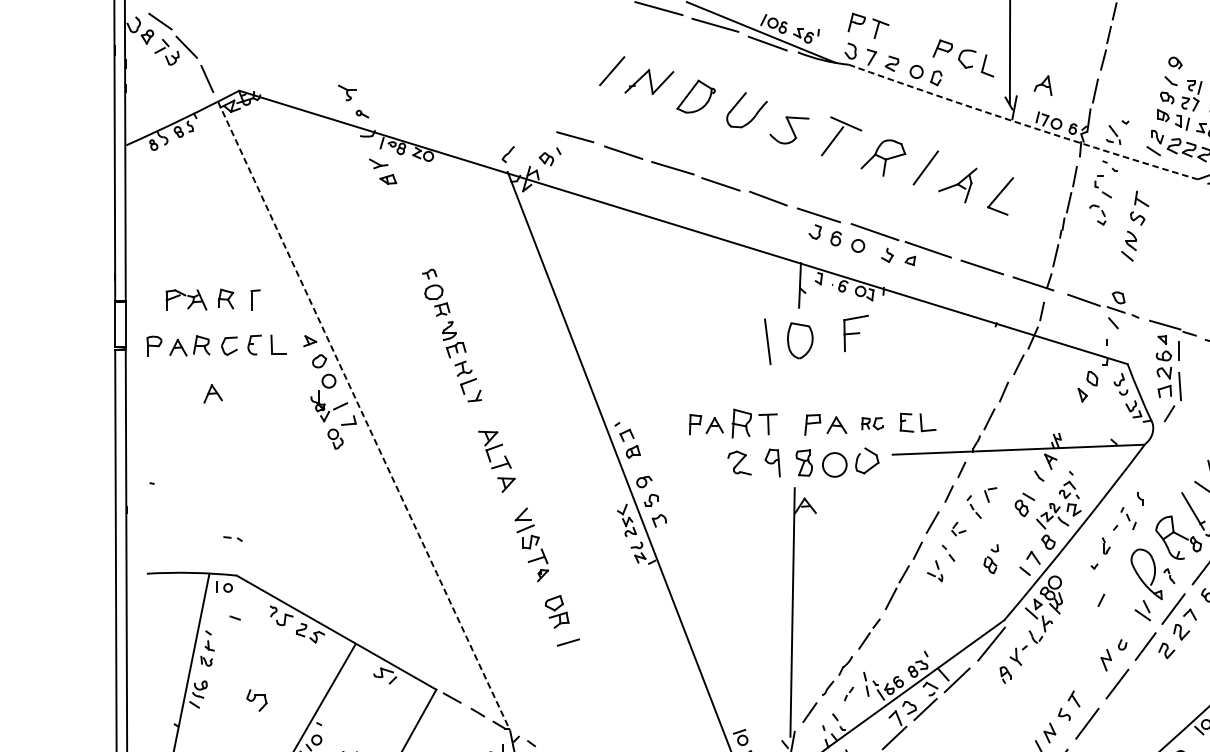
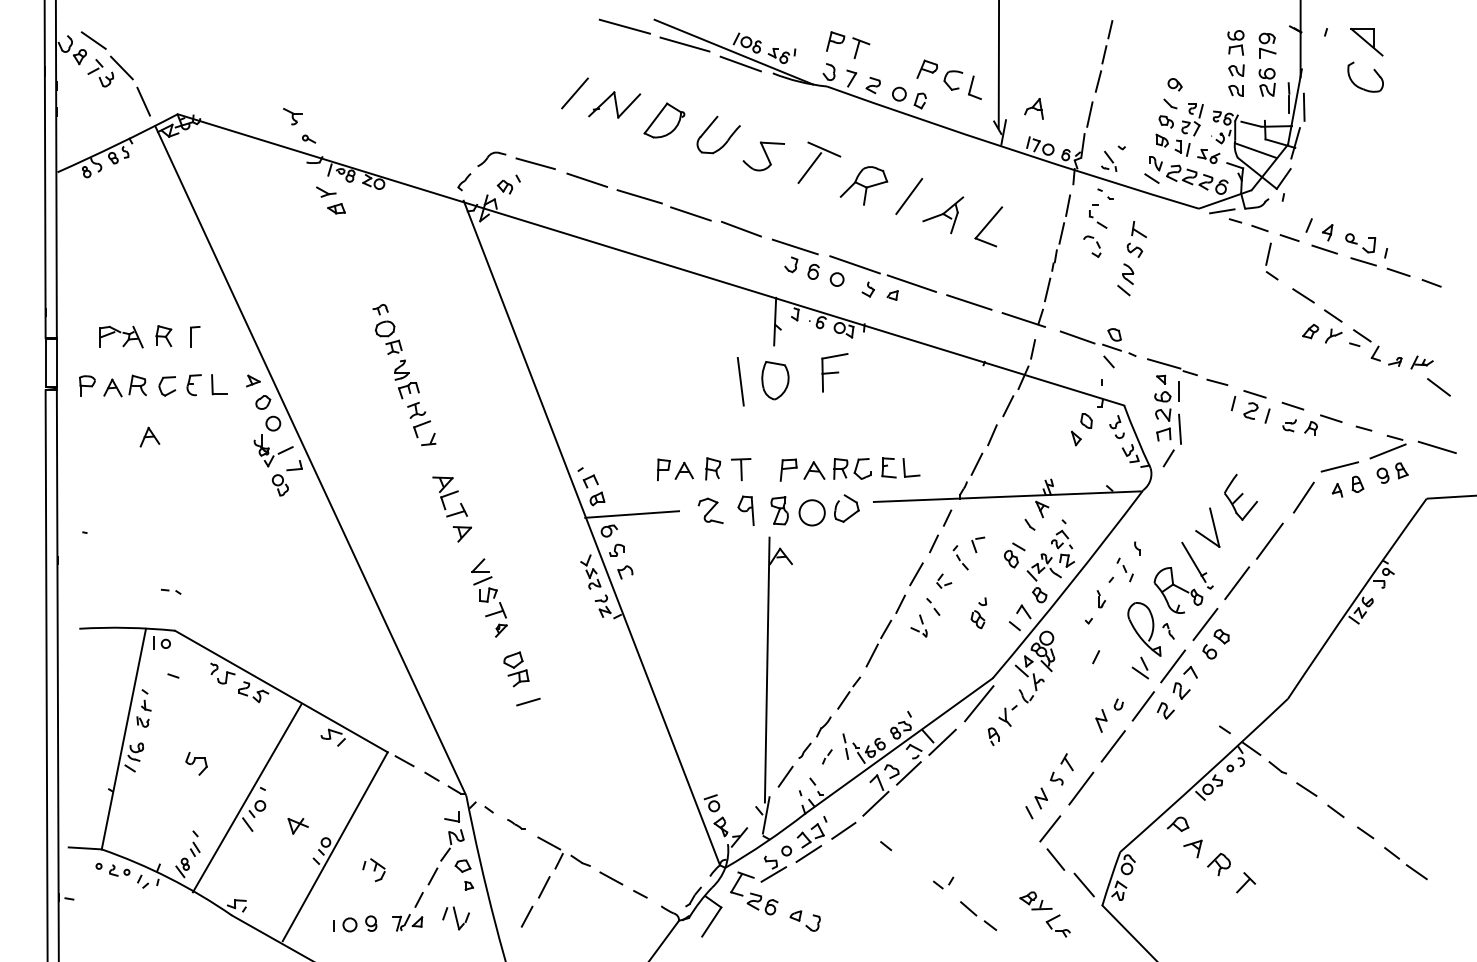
arc: (1022, 123) -> (1012, 149), dashed -> solid
part: (533, 132) -> (491, 158), added
arc: (363, 416) -> (310, 461), dashed -> solid
part: (741, 423) -> (712, 468), size x0.71
part: (872, 423) -> (852, 468), size x1.67
line: (666, 466) -> (632, 514), added

